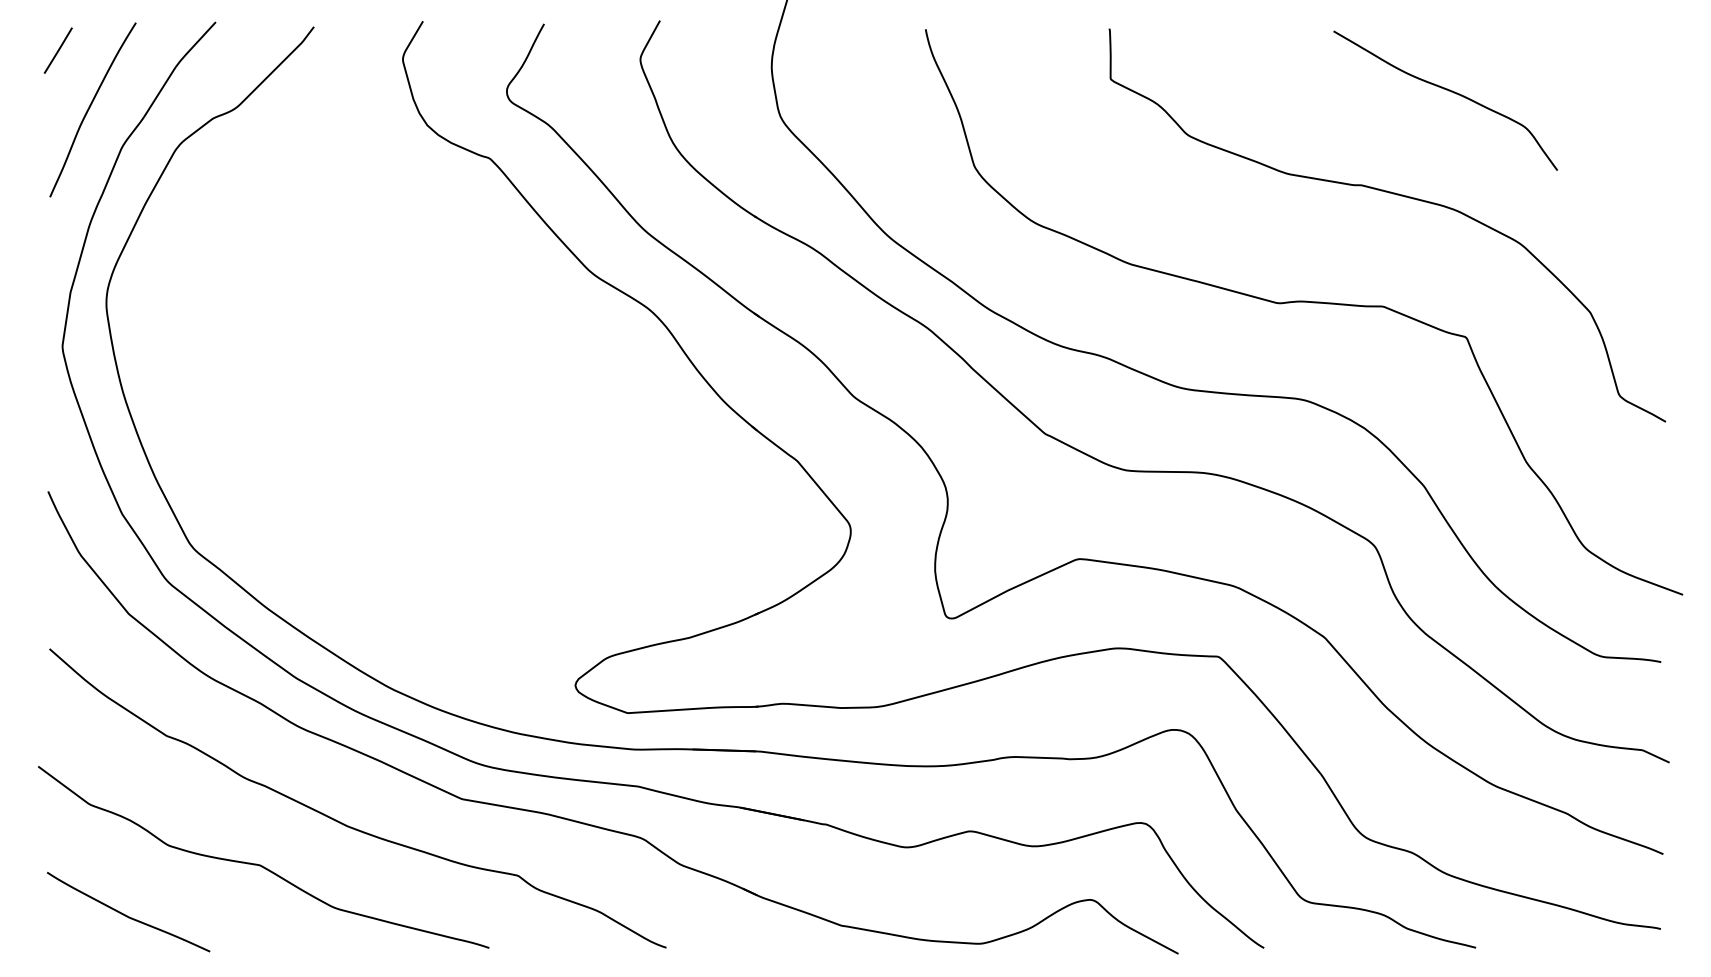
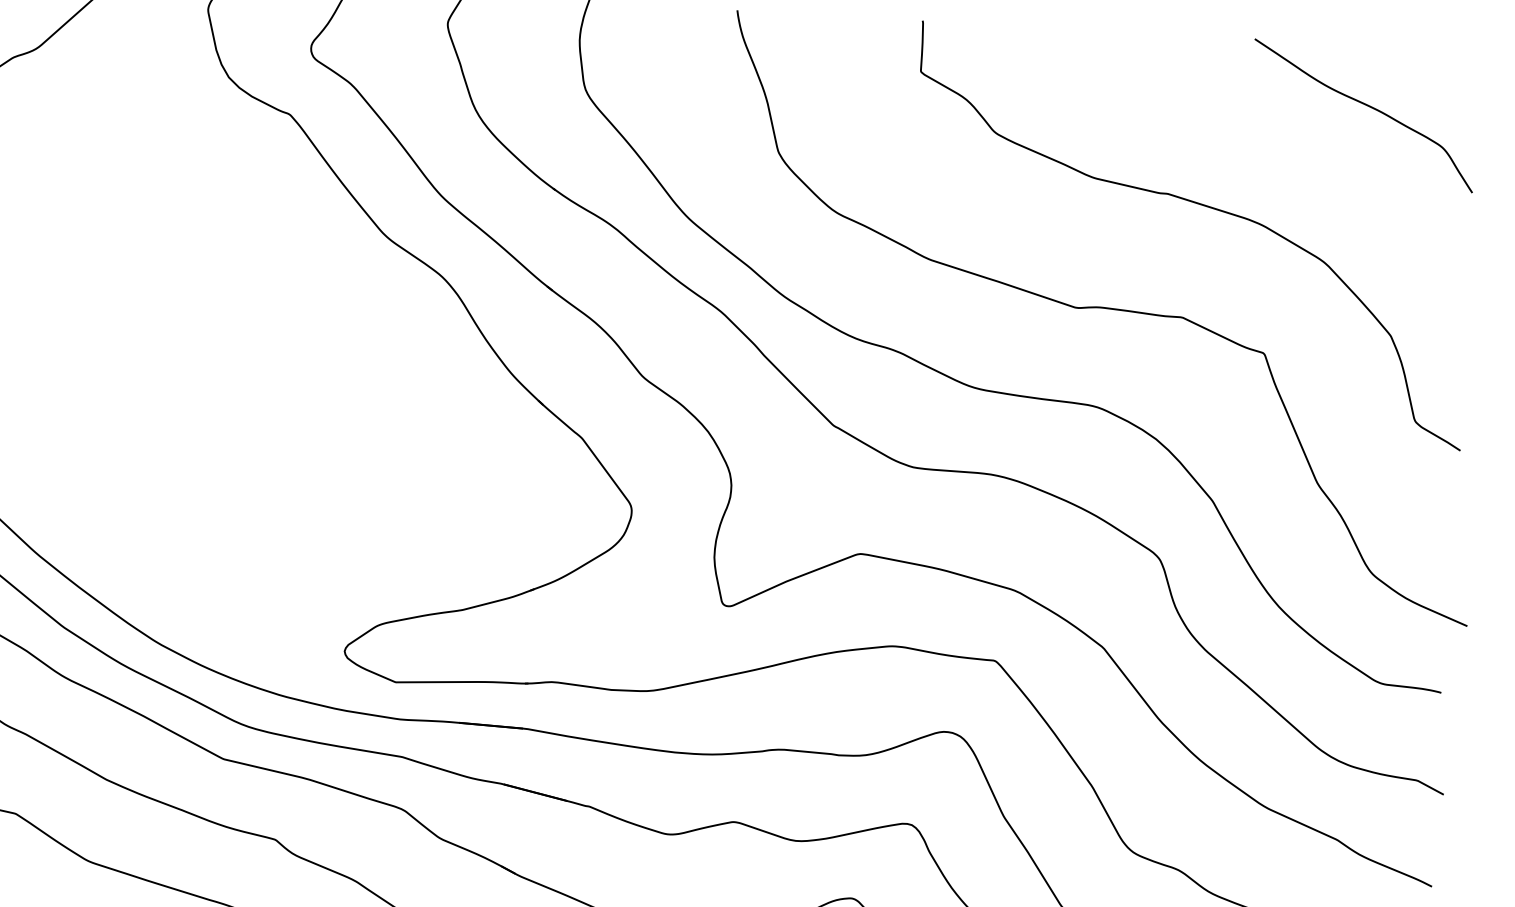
curve: (1448, 91) -> (1367, 106), moved

